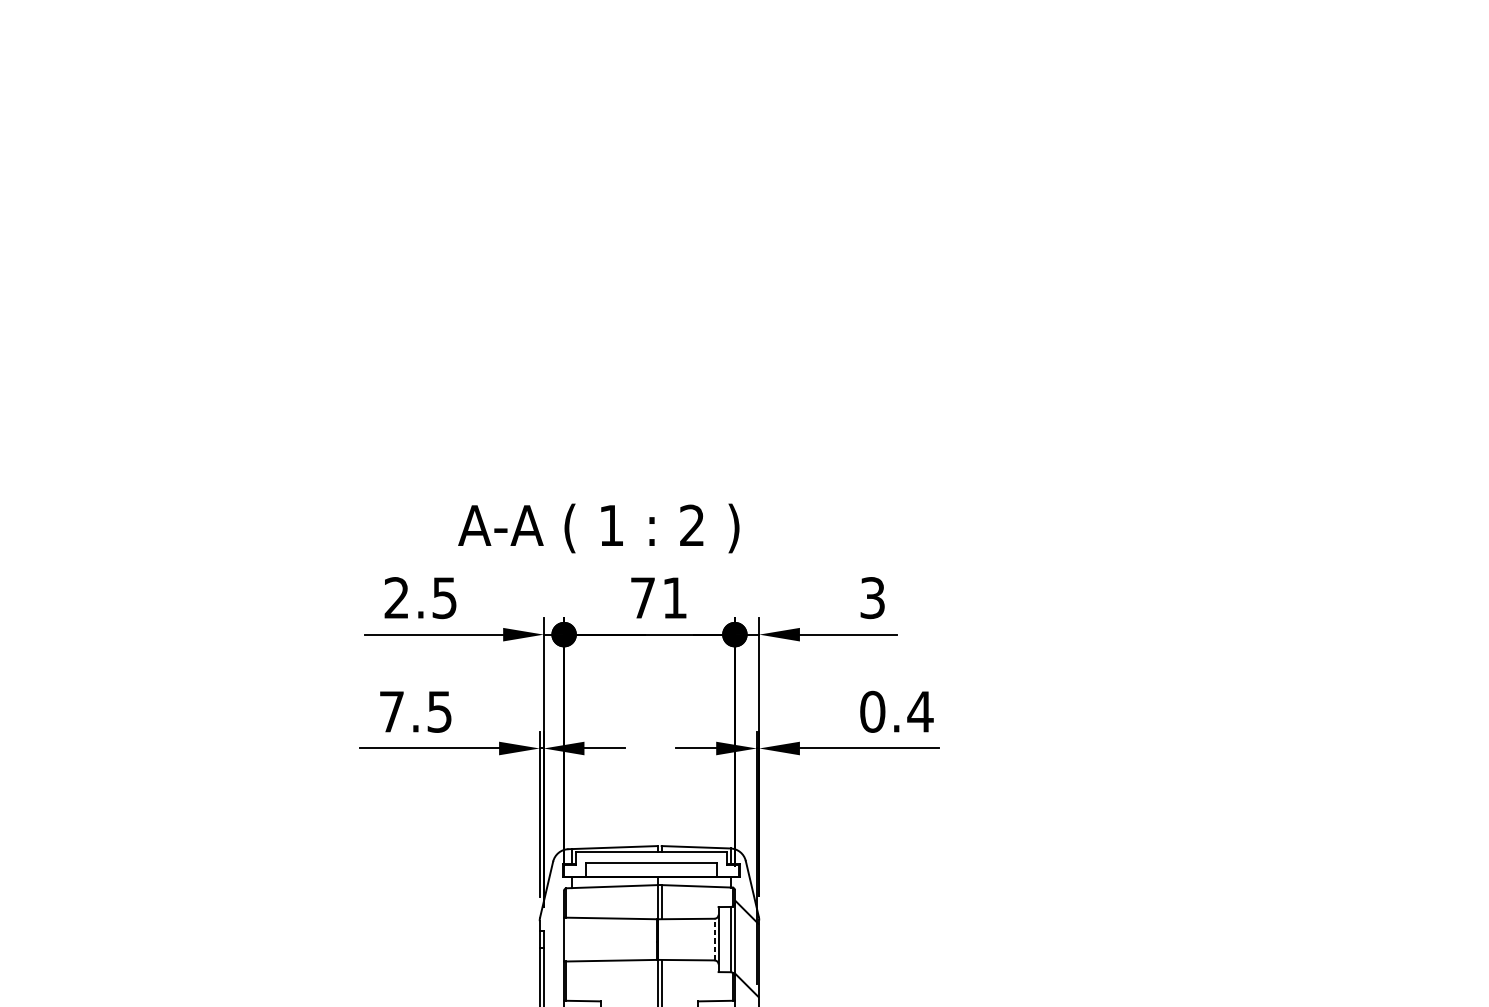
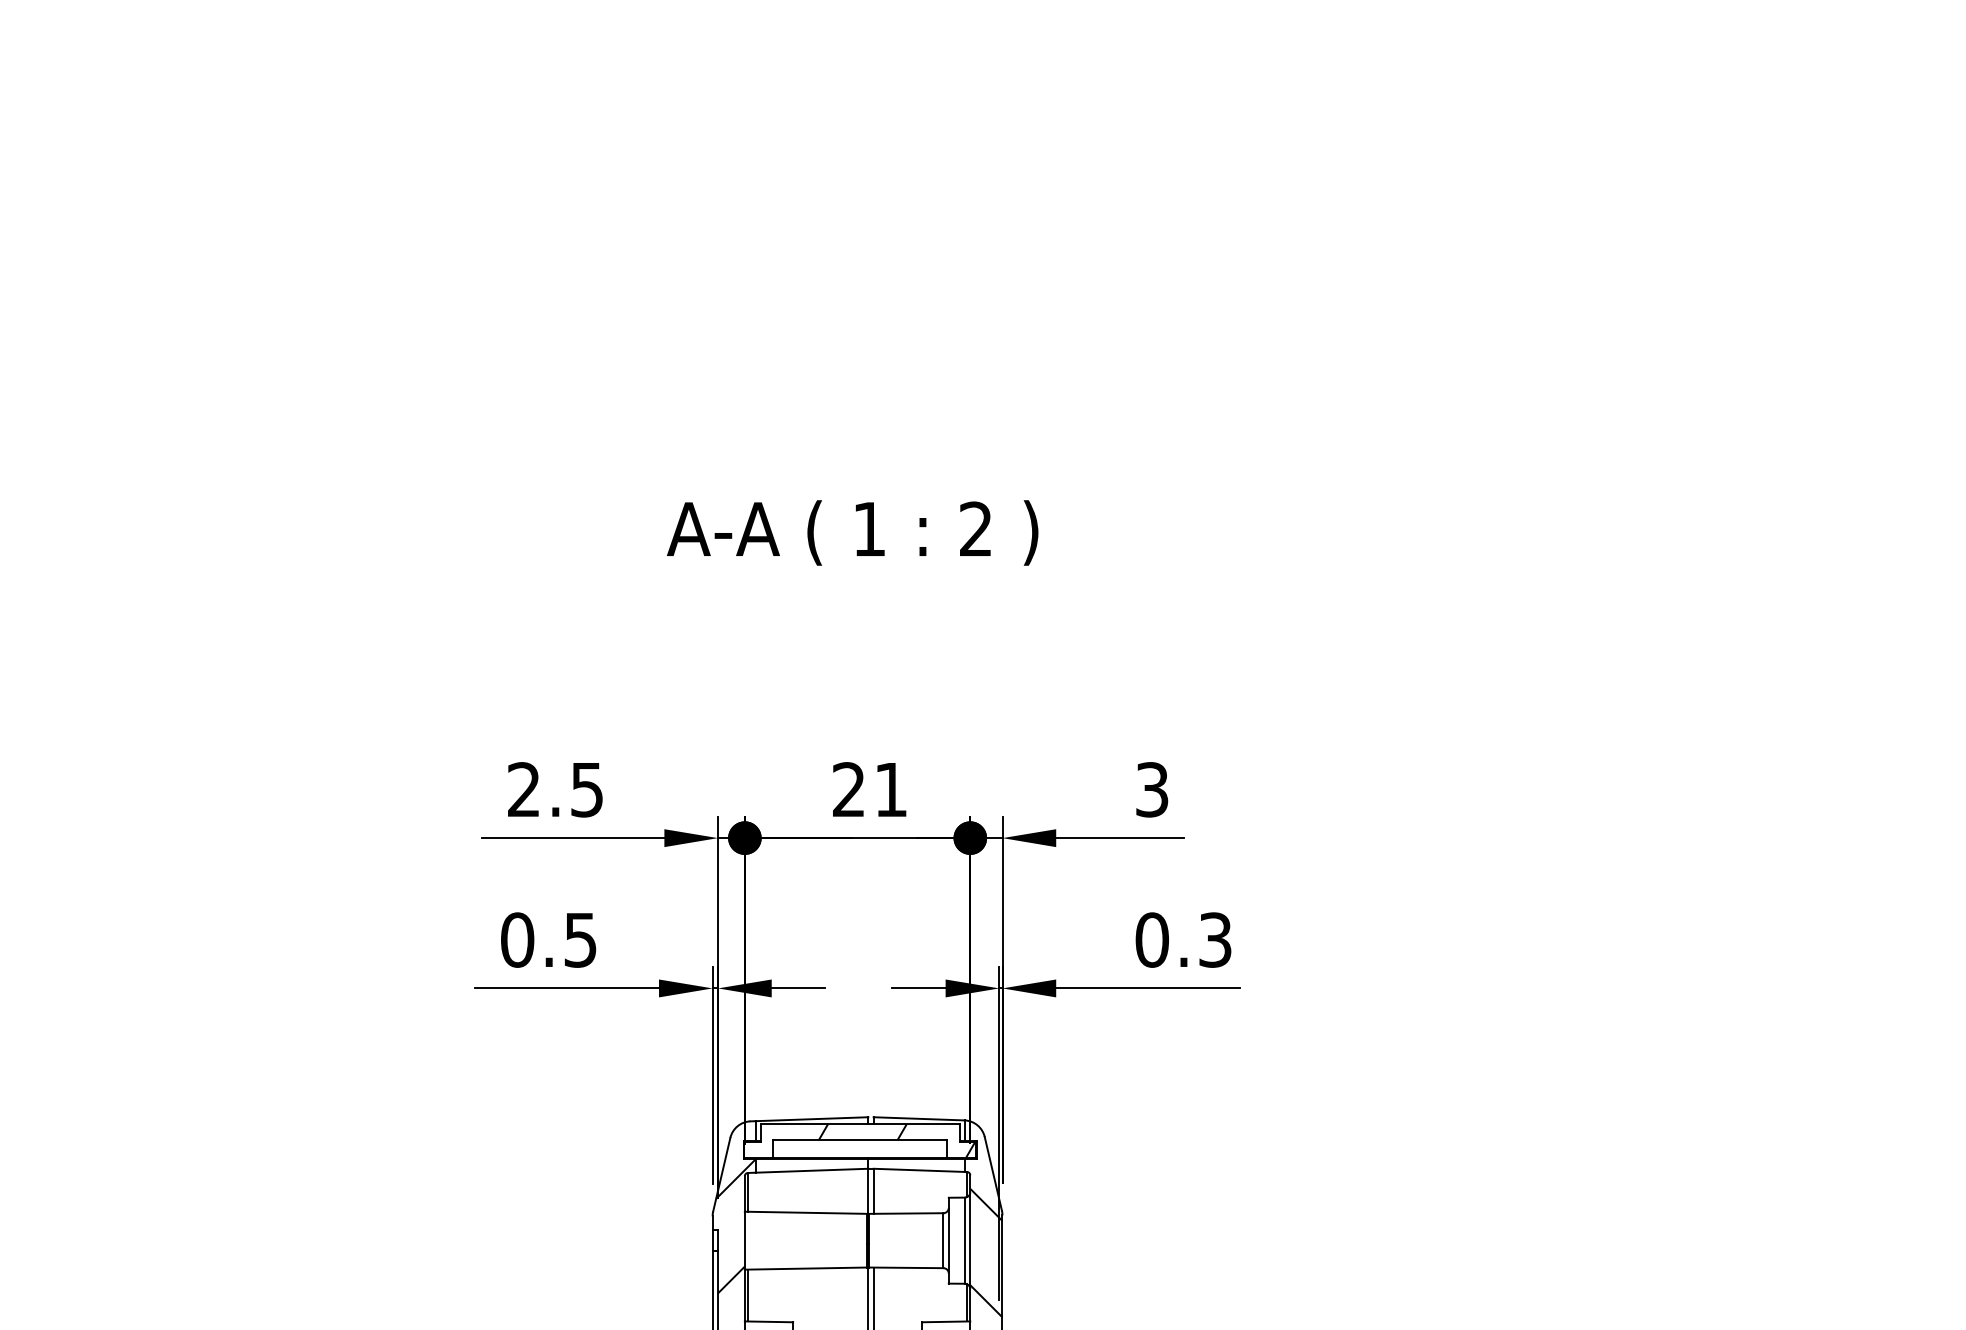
text: (598, 528) -> (852, 532), moved
text: (642, 597) -> (848, 789), 71 -> 21
text: (391, 711) -> (517, 939), 7.5 -> 0.5
text: (919, 711) -> (1214, 939), 0.4 -> 0.3
hatch: (679, 863) -> (897, 1140), added
hatch: (557, 928) -> (735, 1226), added
line: (714, 939) -> (943, 1240), dashed -> solid

